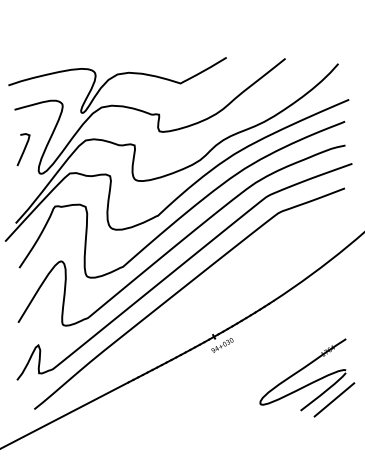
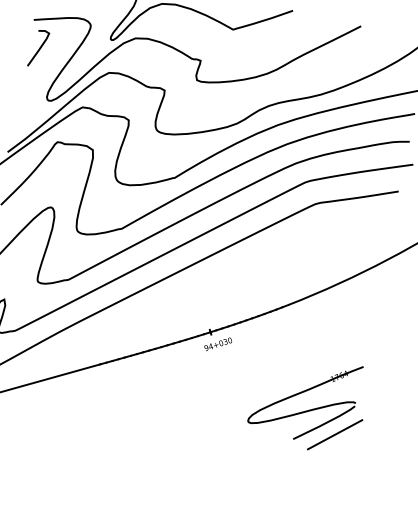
curve: (23, 149) -> (38, 48), moved

